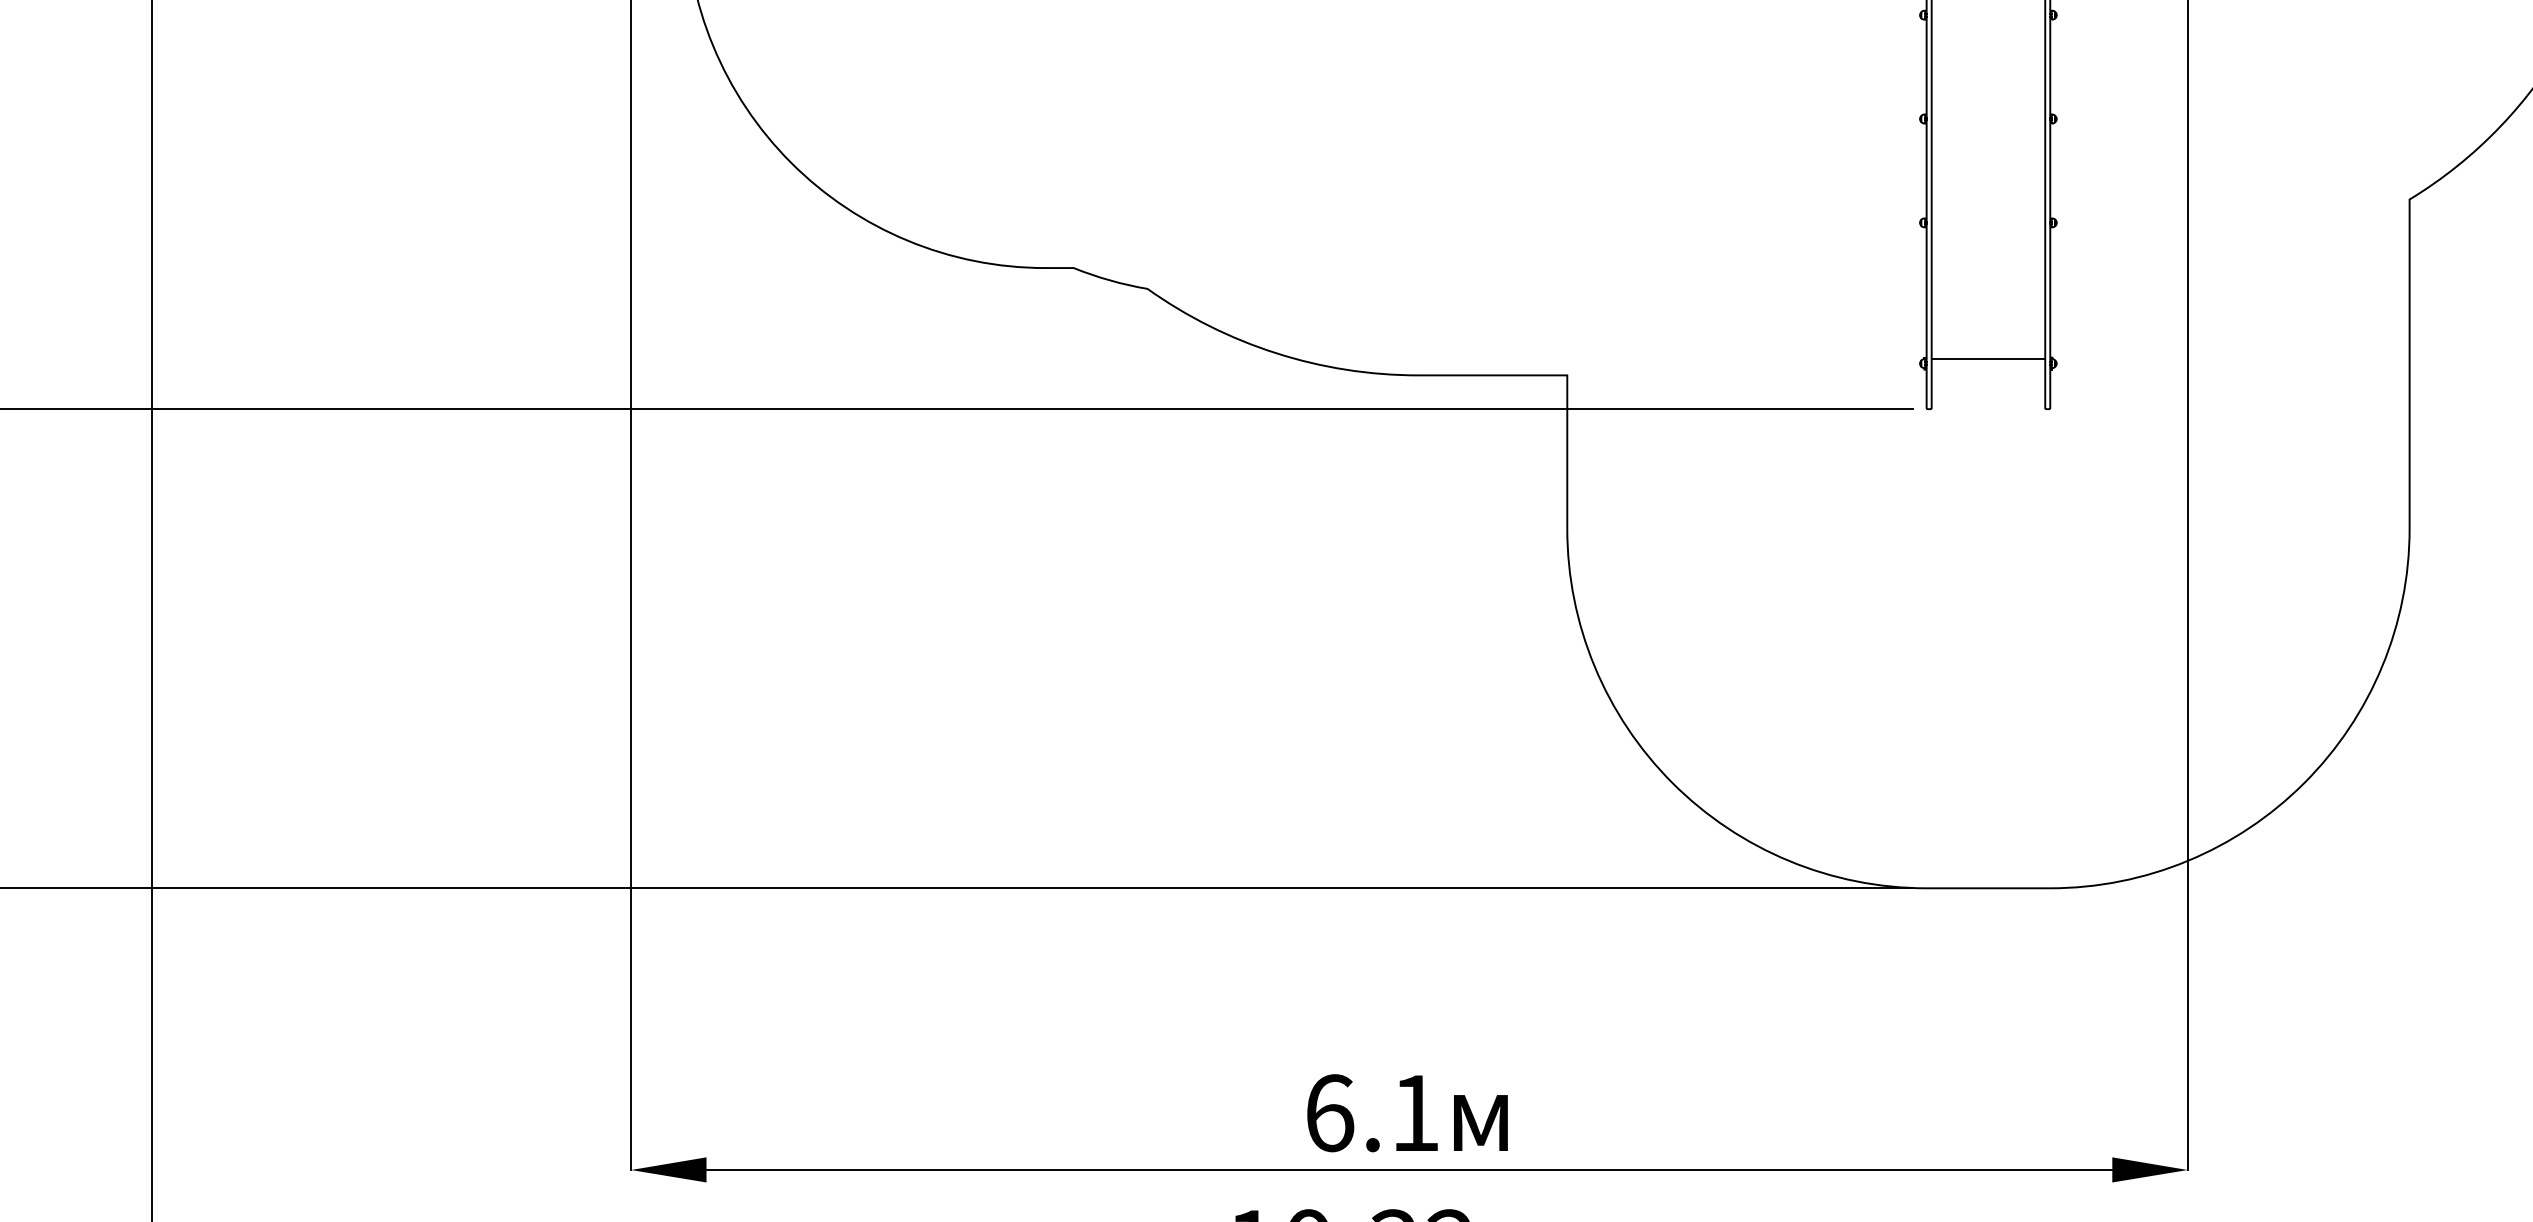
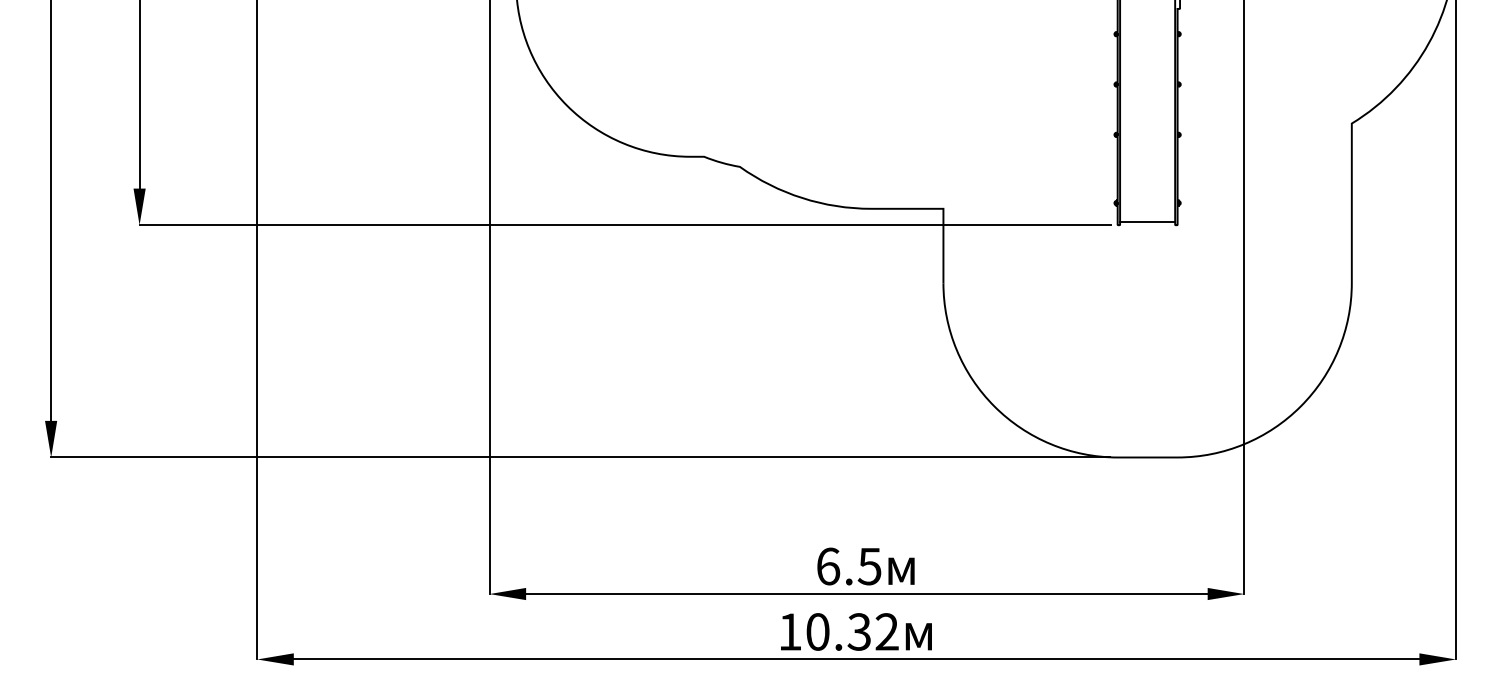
line: (1988, 358) -> (1147, 221), moved
text: (1414, 1113) -> (869, 566), 6.1 -> 6.5

